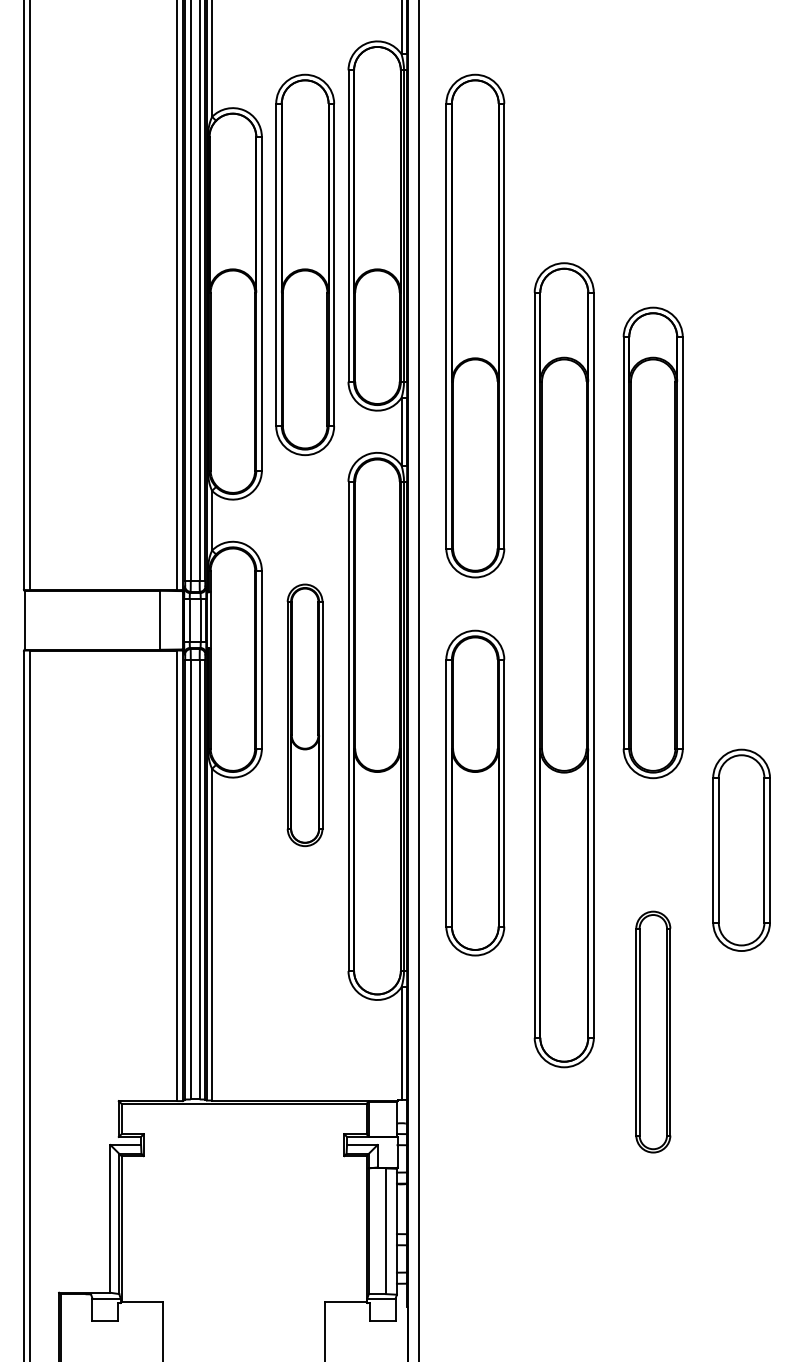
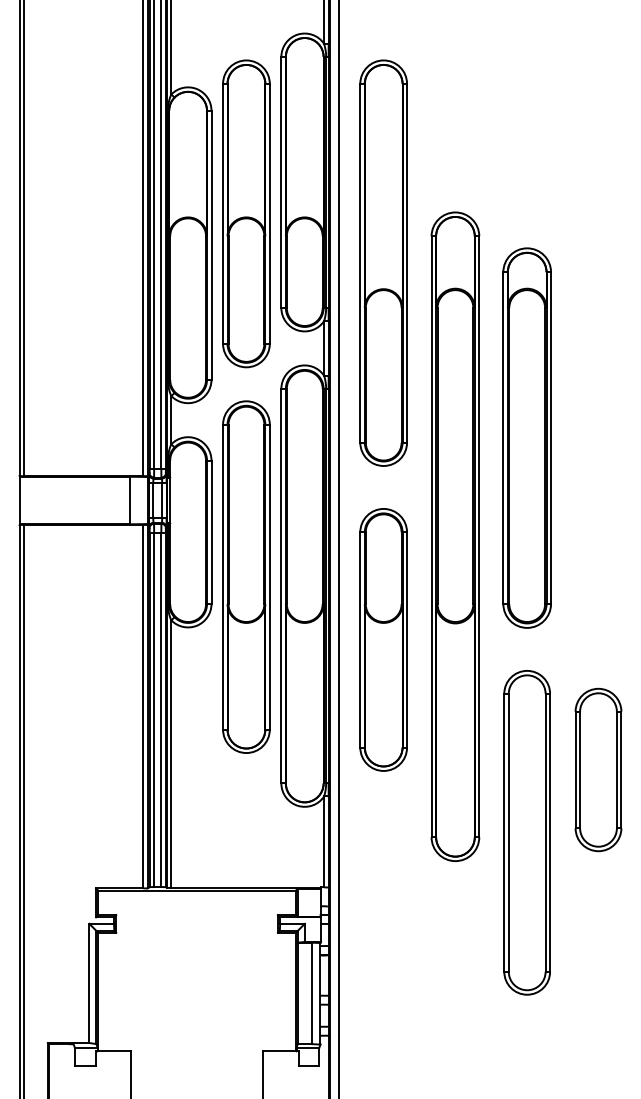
part: (304, 715) -> (245, 577), size x1.67
part: (741, 849) -> (598, 769), moved
part: (653, 1031) -> (527, 832), size x1.67

